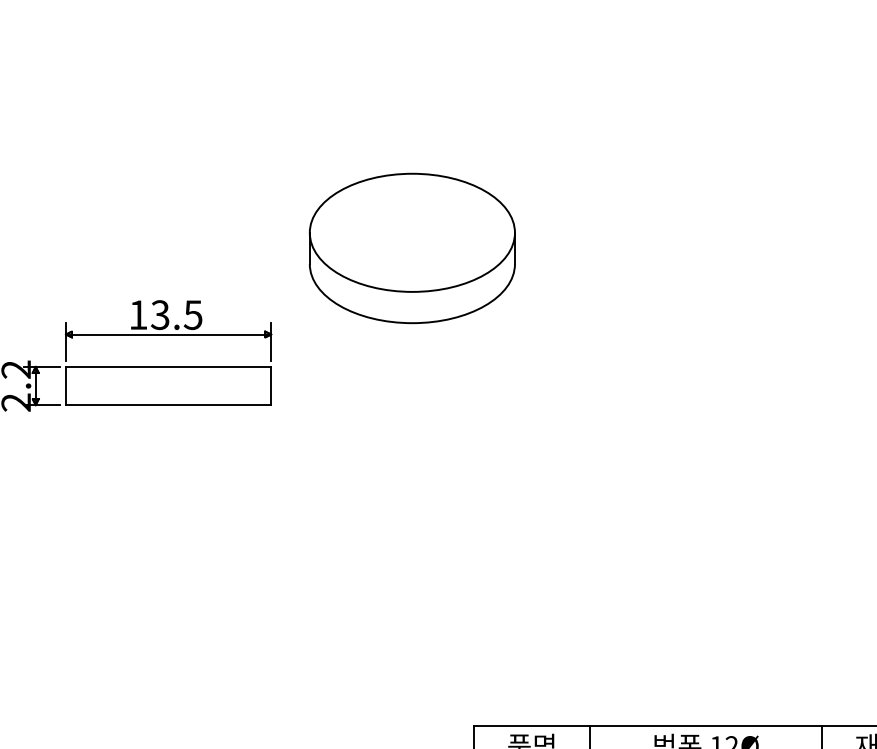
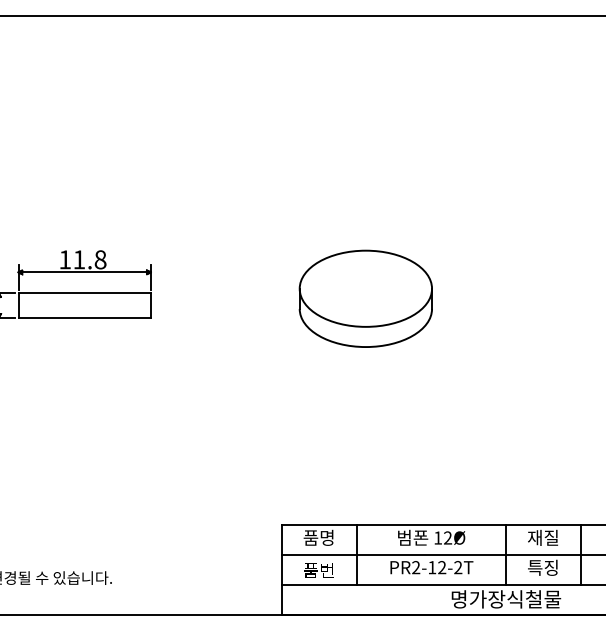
part: (411, 247) -> (365, 298), moved
text: (176, 314) -> (89, 259), 13.5 -> 11.8

